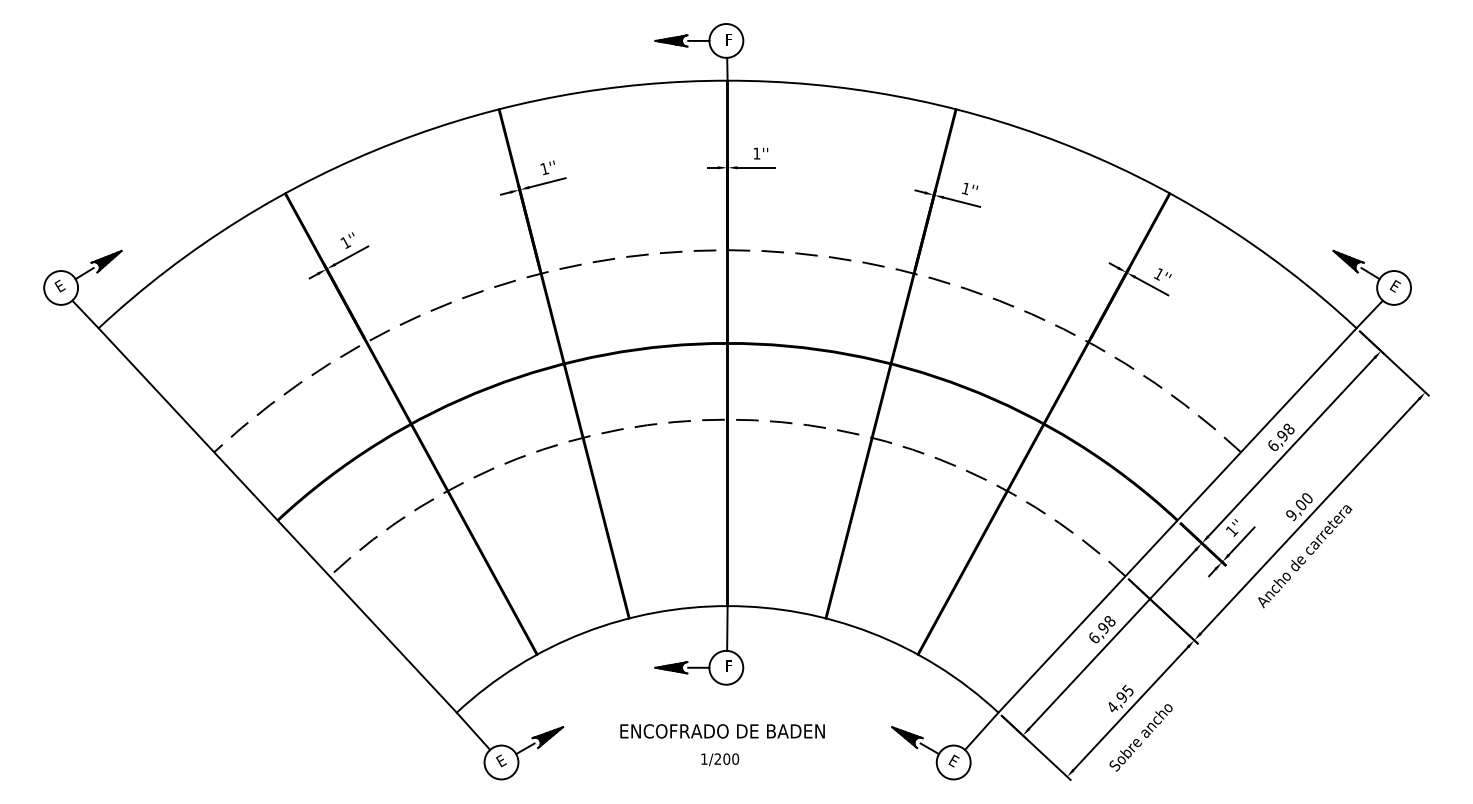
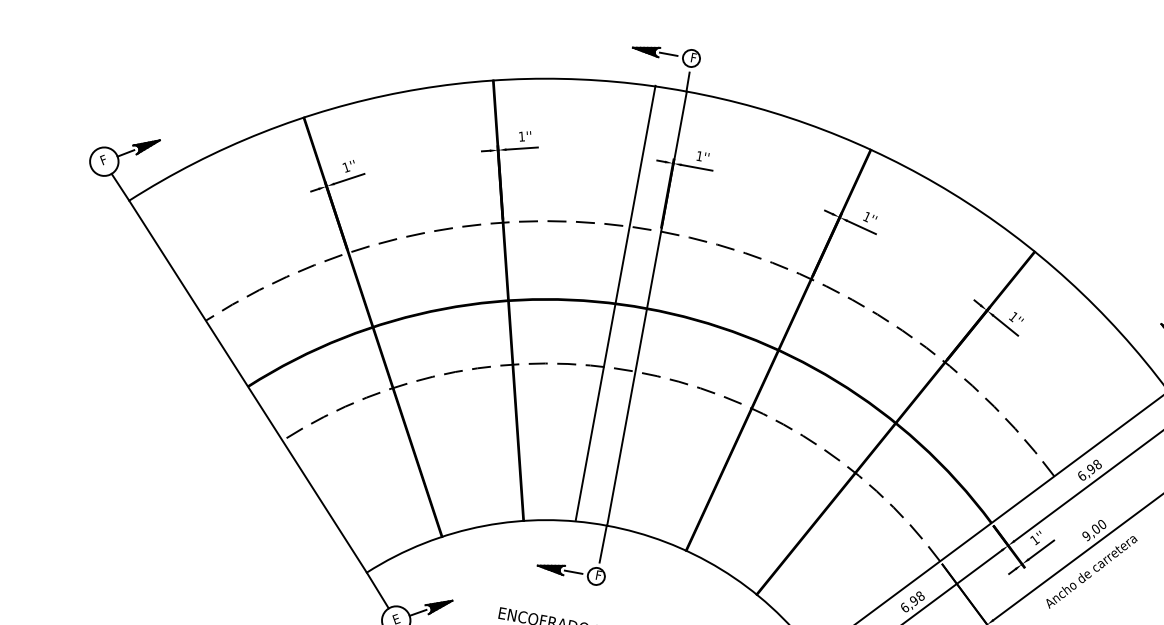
circle: (726, 40) -> (691, 58), size x0.6
text: (59, 286) -> (103, 160), E -> F
line: (727, 343) -> (615, 303), moved
circle: (726, 667) -> (596, 576), size x0.6

